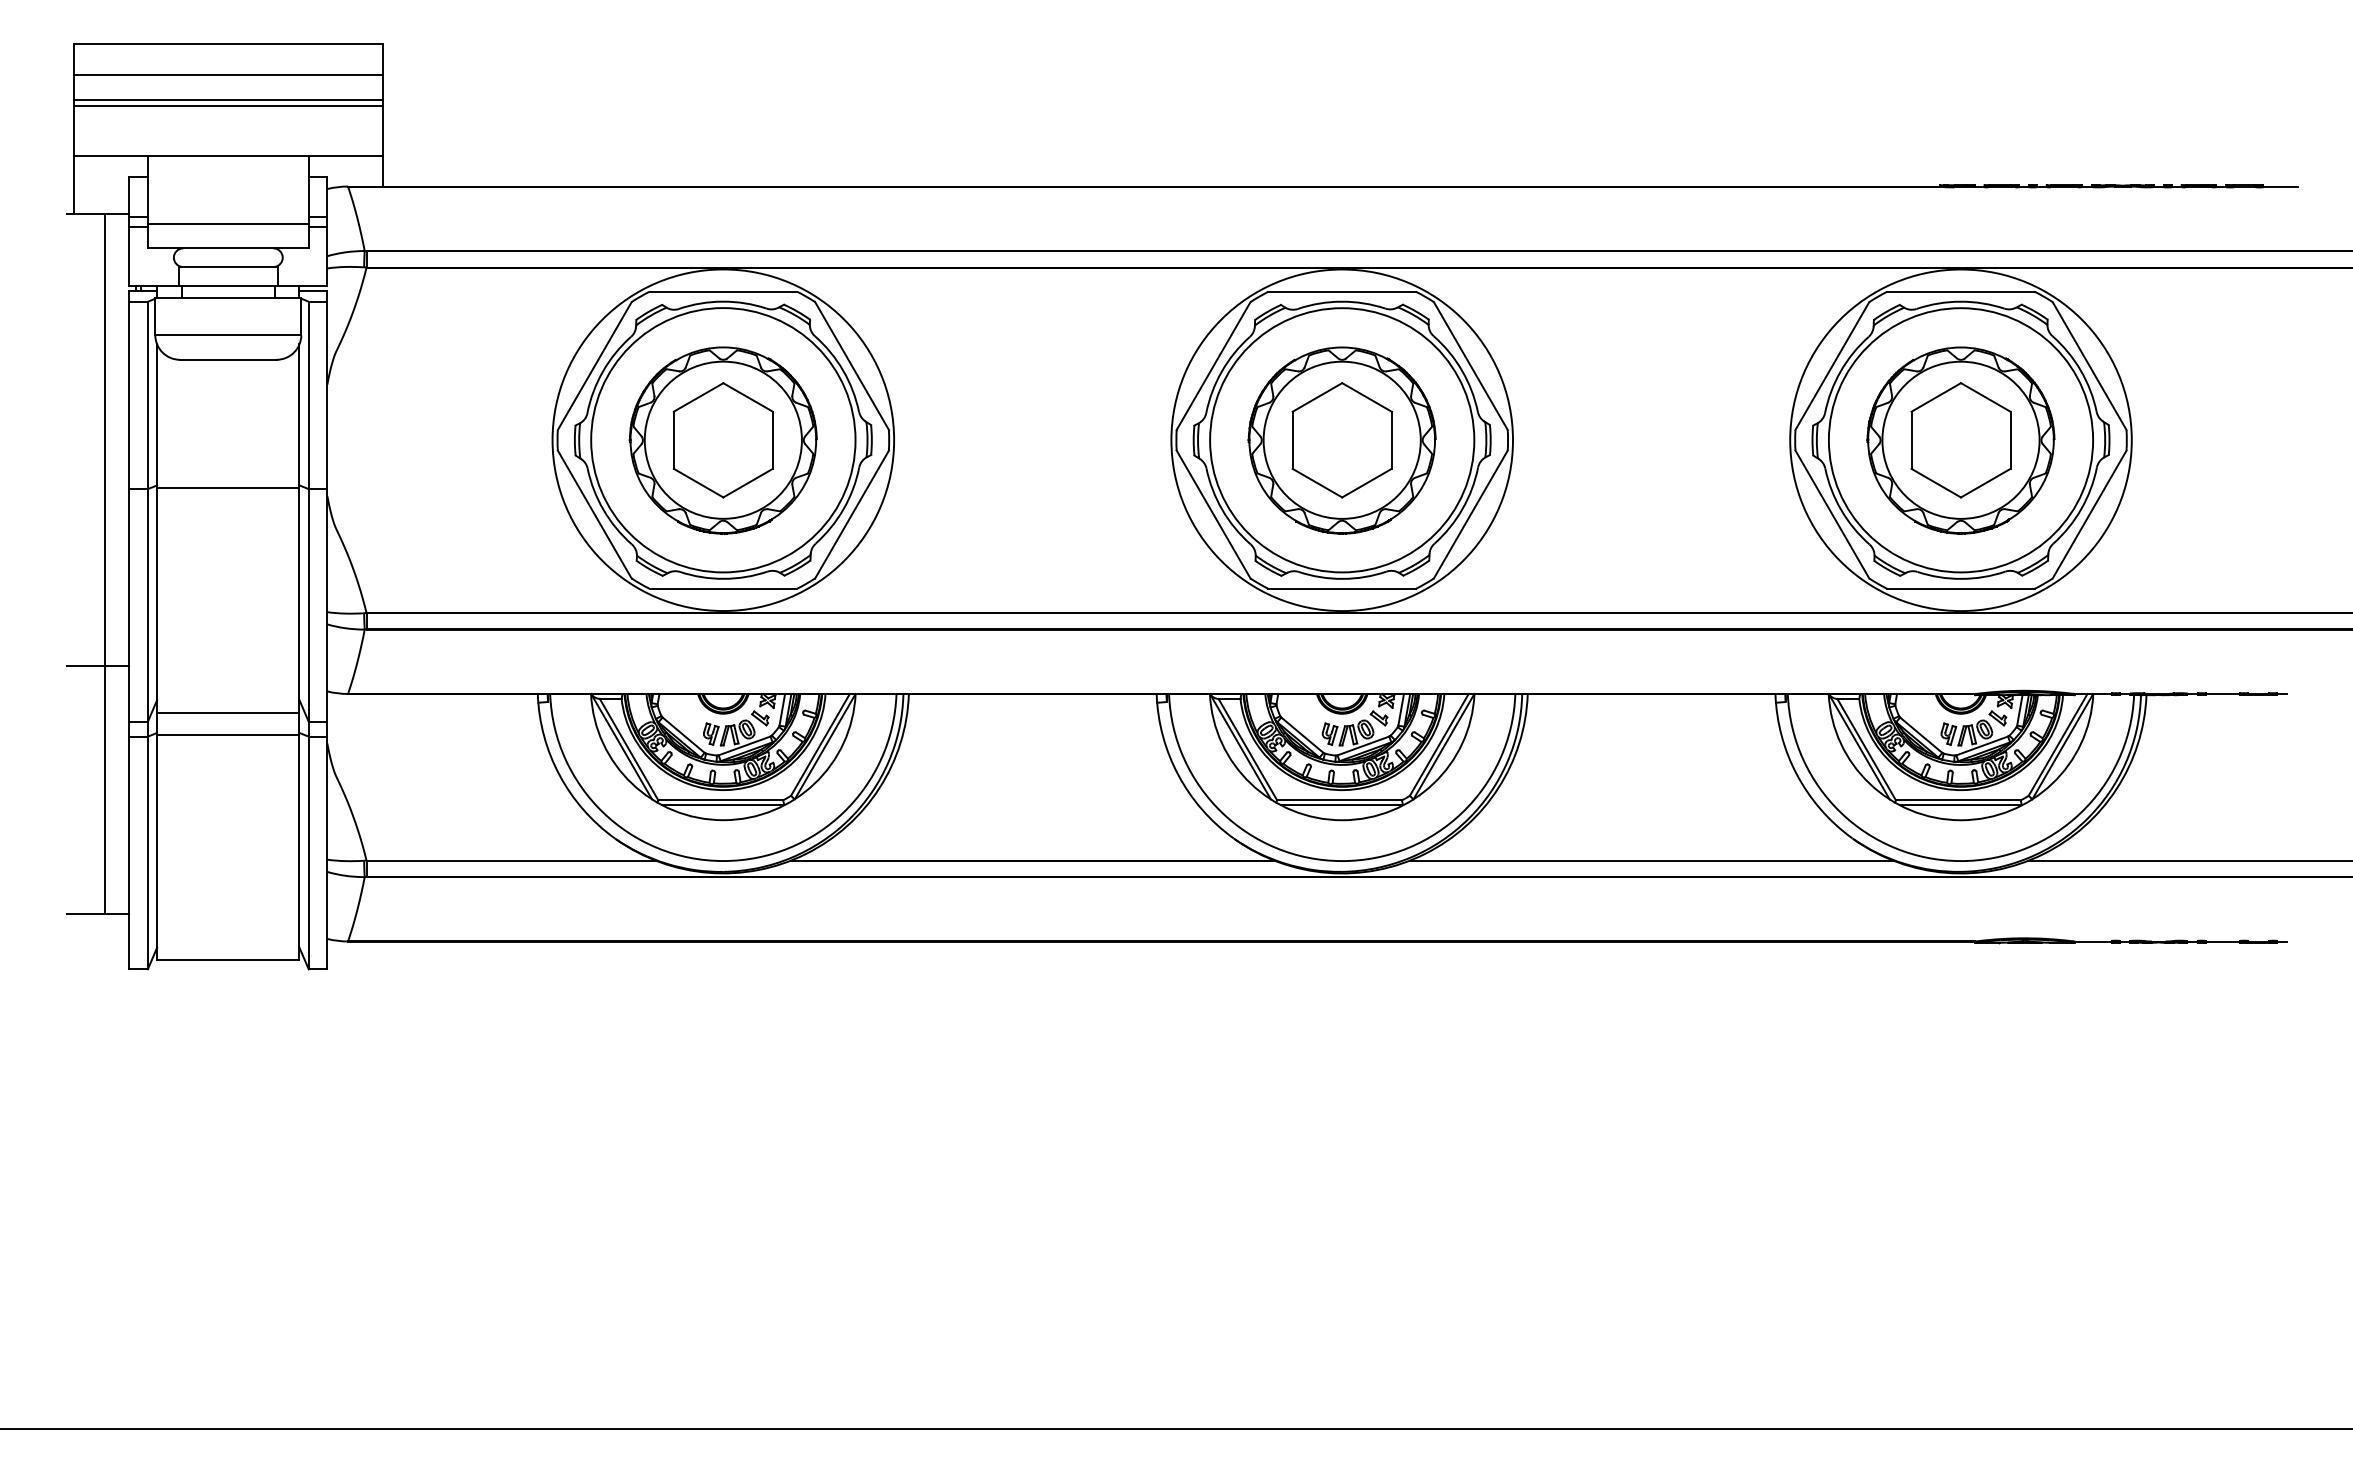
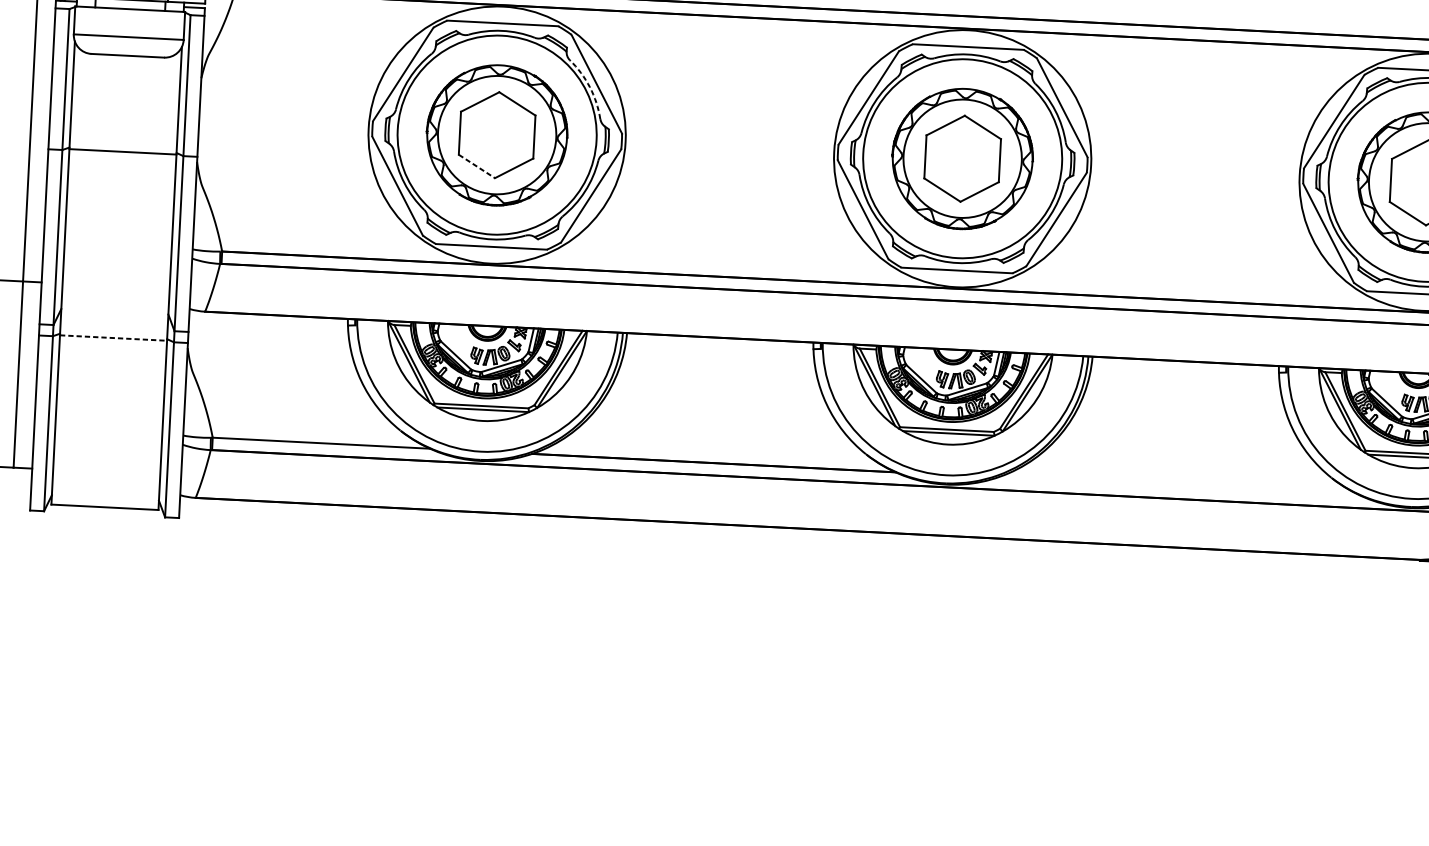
arc: (843, 370) -> (590, 87), solid -> dashed
line: (698, 483) -> (476, 166), solid -> dashed
line: (228, 712) -> (114, 321), removed
line: (228, 735) -> (113, 338), solid -> dashed
line: (1651, 860) -> (1179, 486), removed

